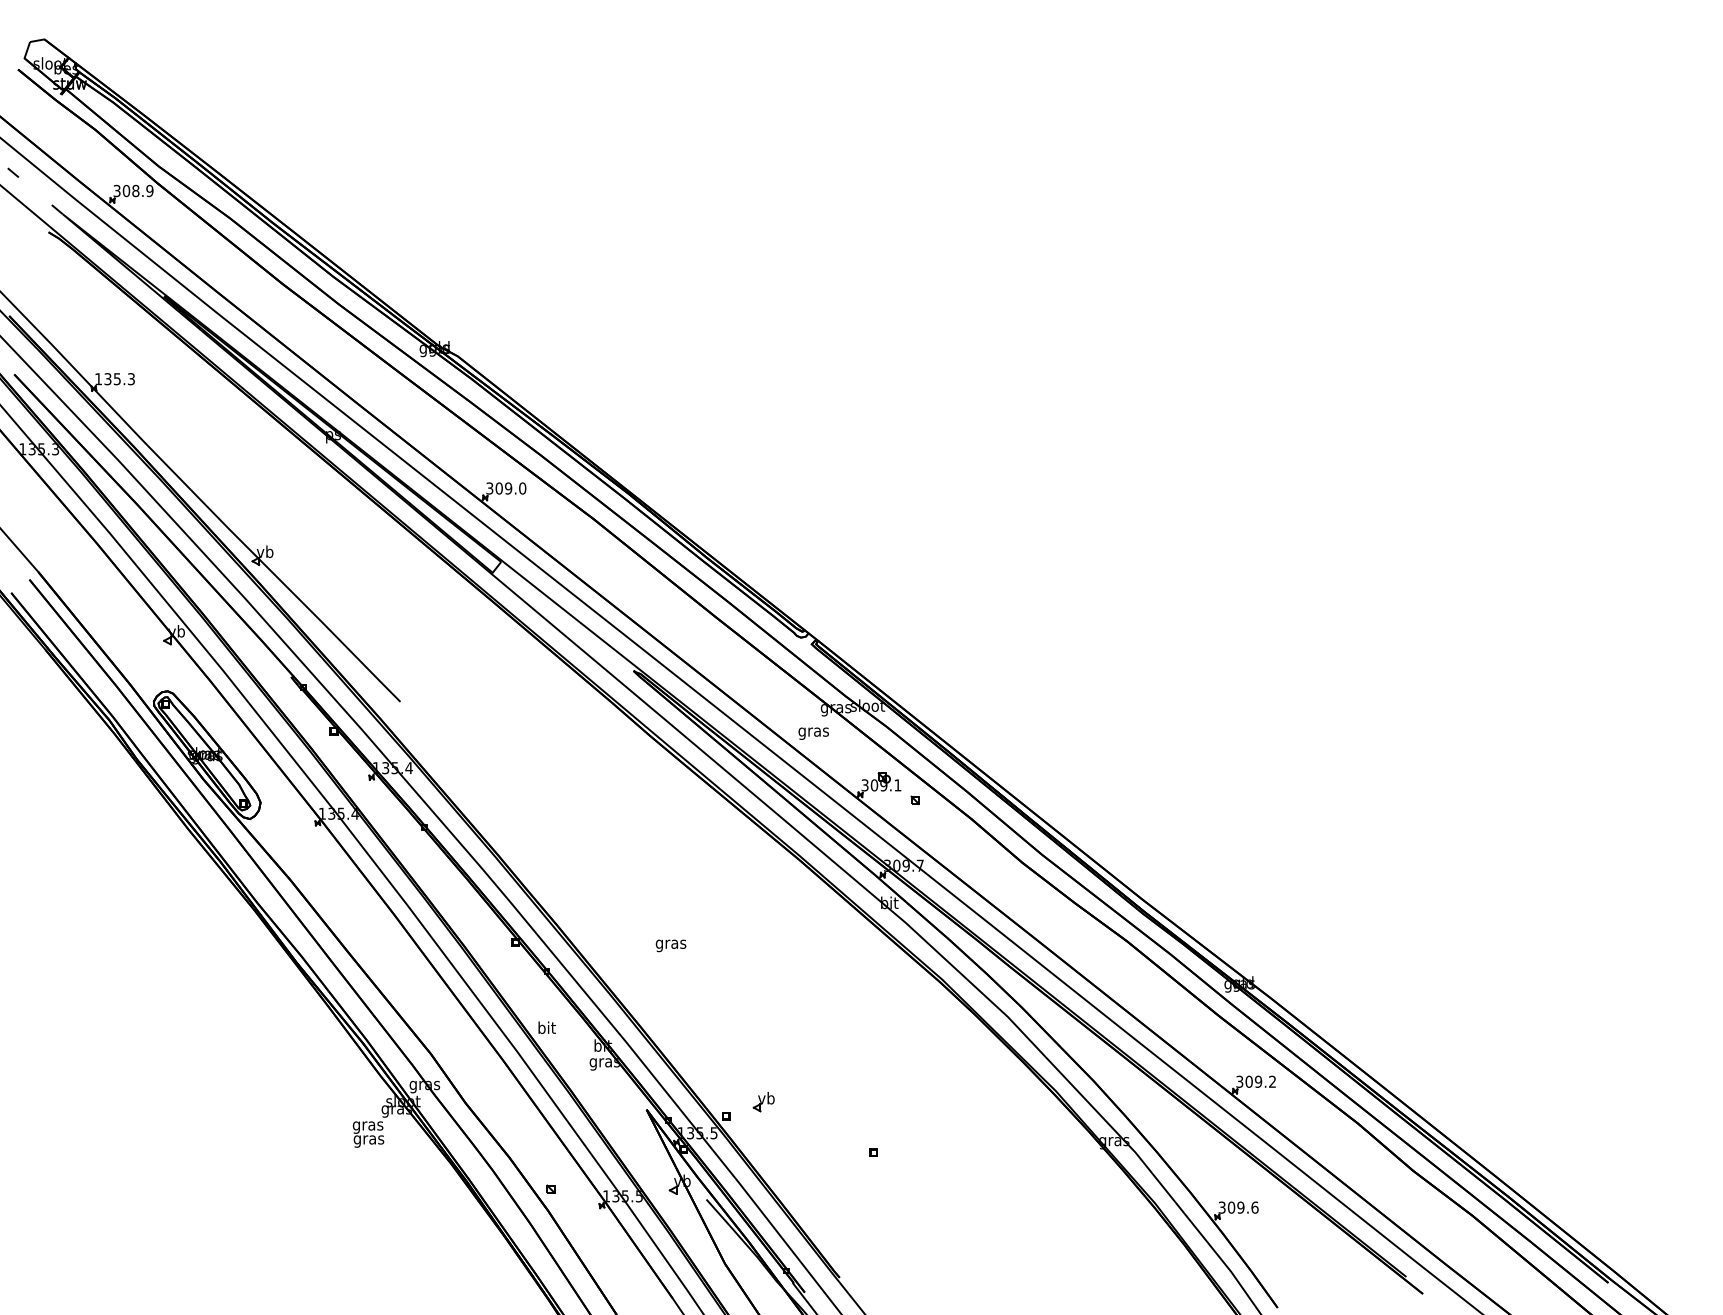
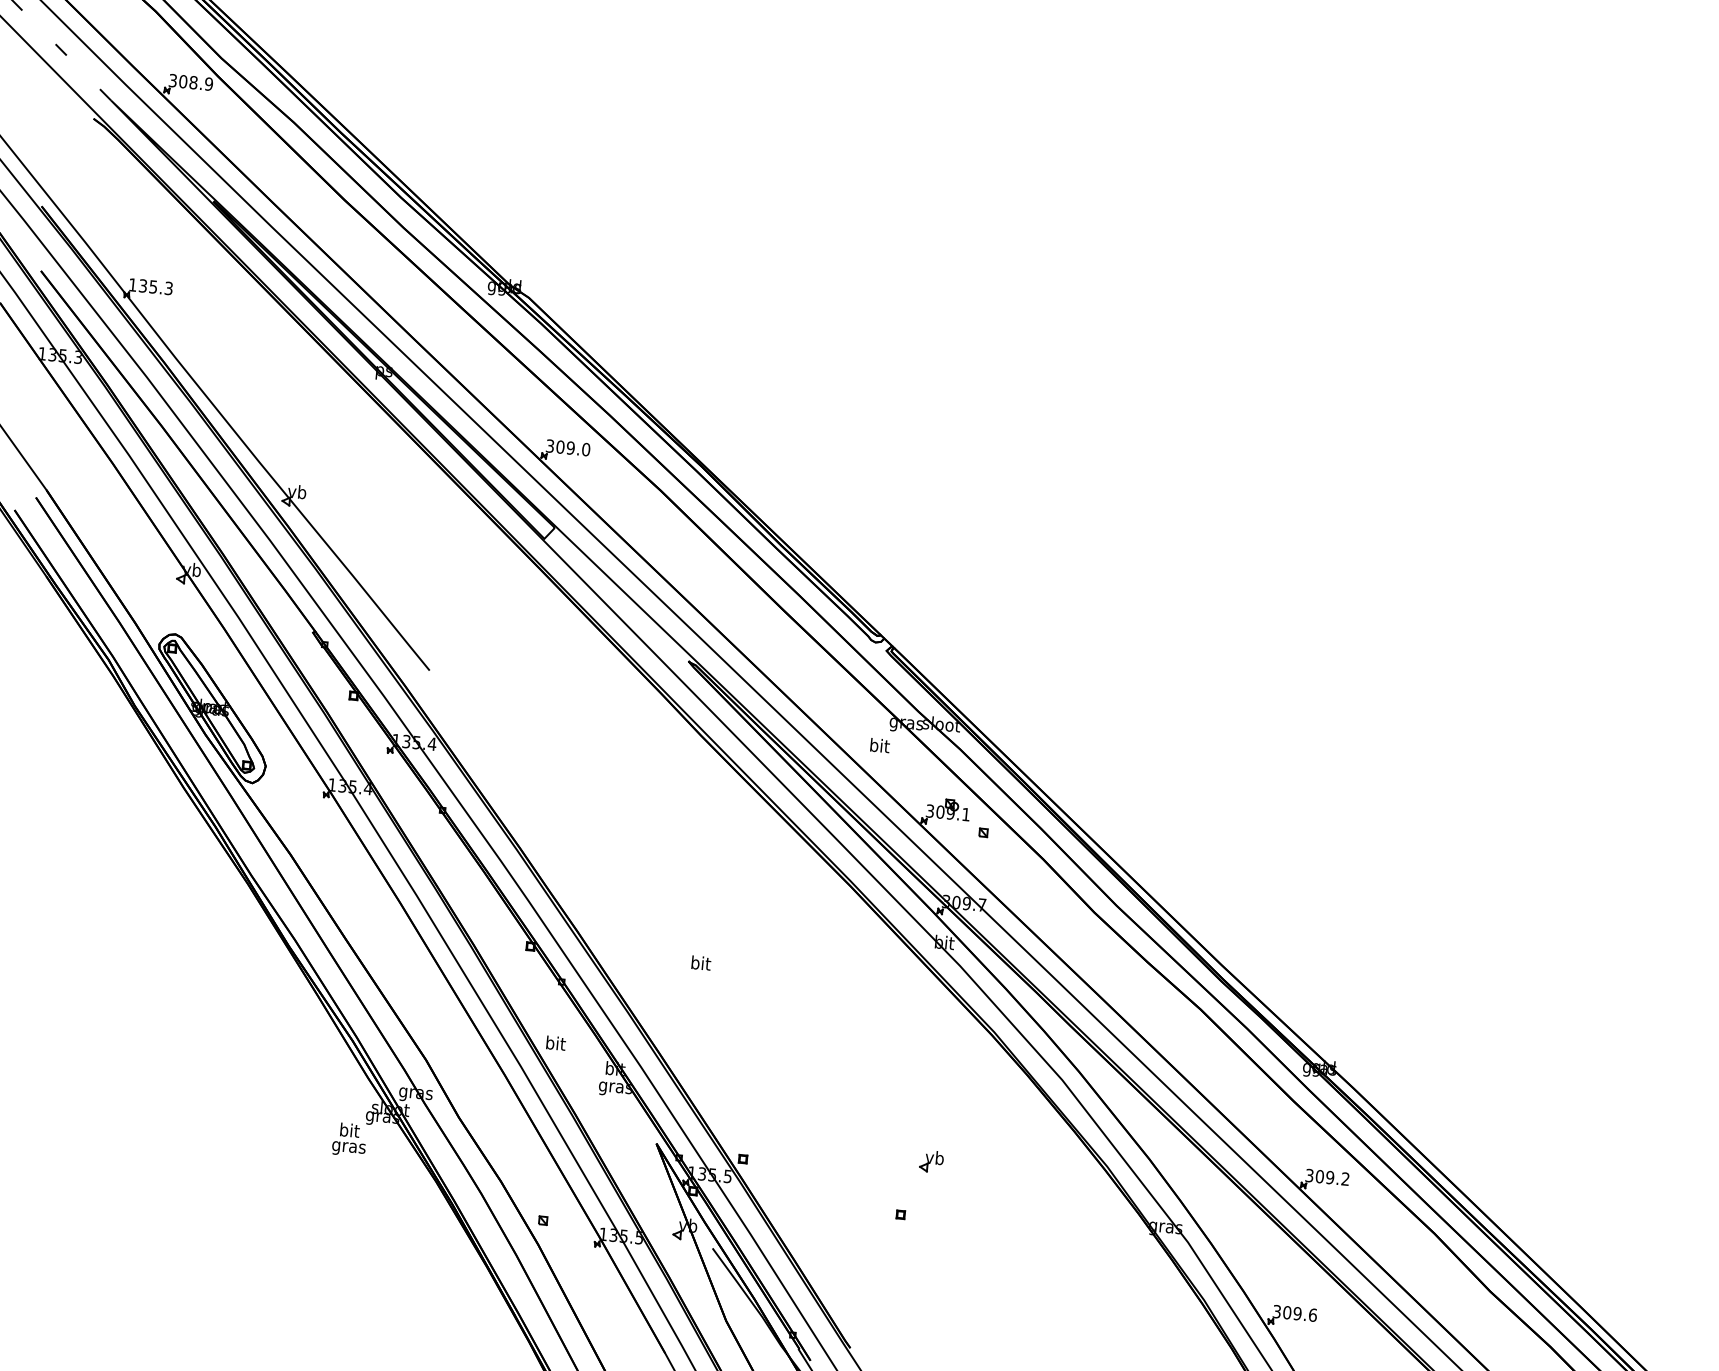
text: (813, 731) -> (879, 746), gras -> bit
text: (670, 944) -> (700, 965), gras -> bit
part: (763, 1102) -> (931, 1162), moved
text: (367, 1125) -> (348, 1131), gras -> bit

